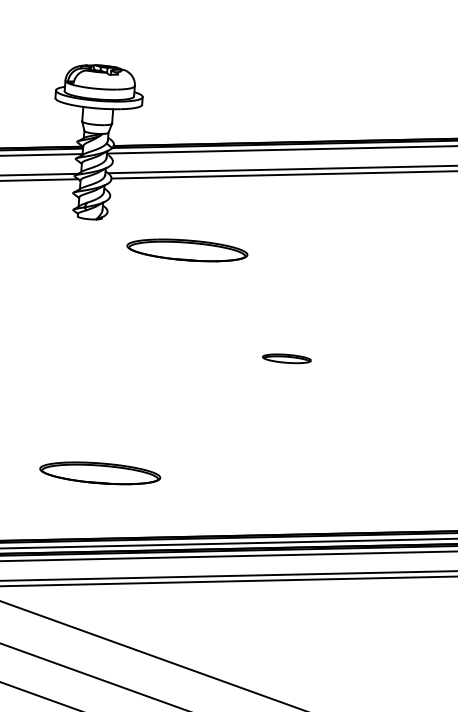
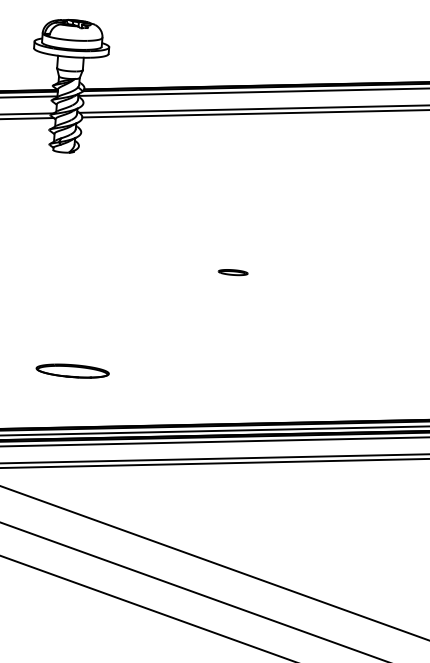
part: (187, 250) -> (147, 179), removed
part: (285, 358) -> (232, 272), size x0.7
part: (100, 472) -> (72, 370), size x0.7

